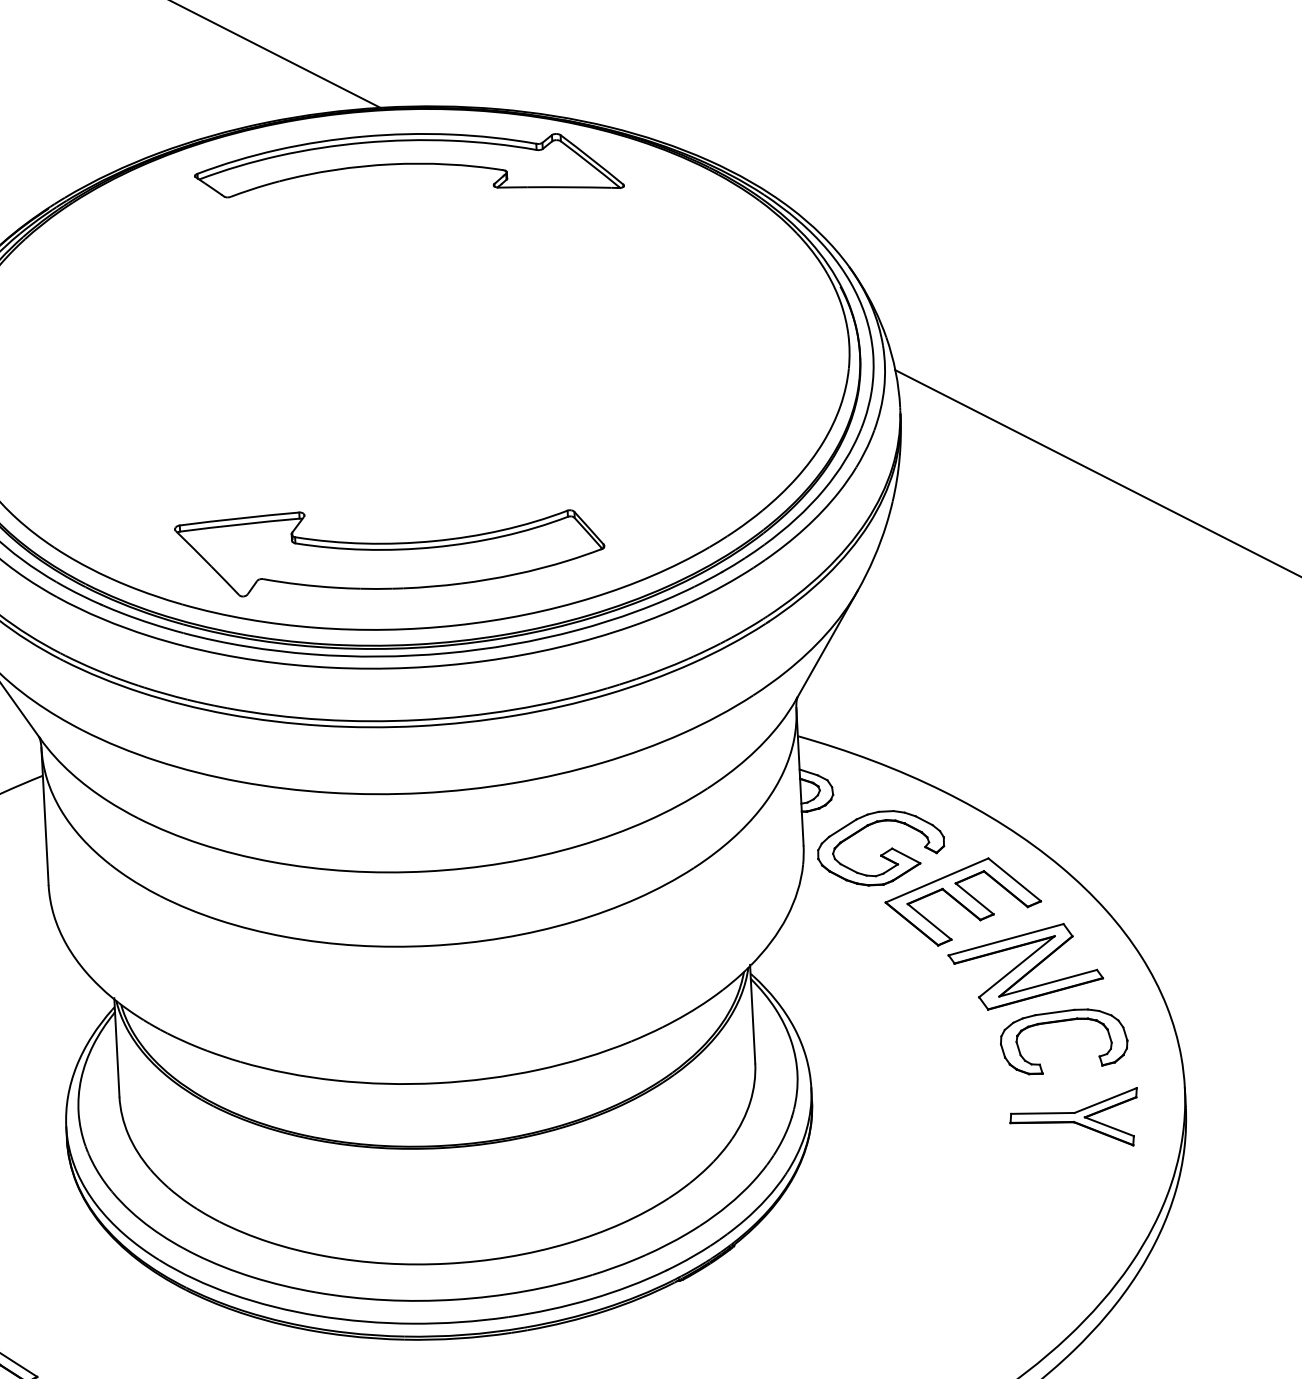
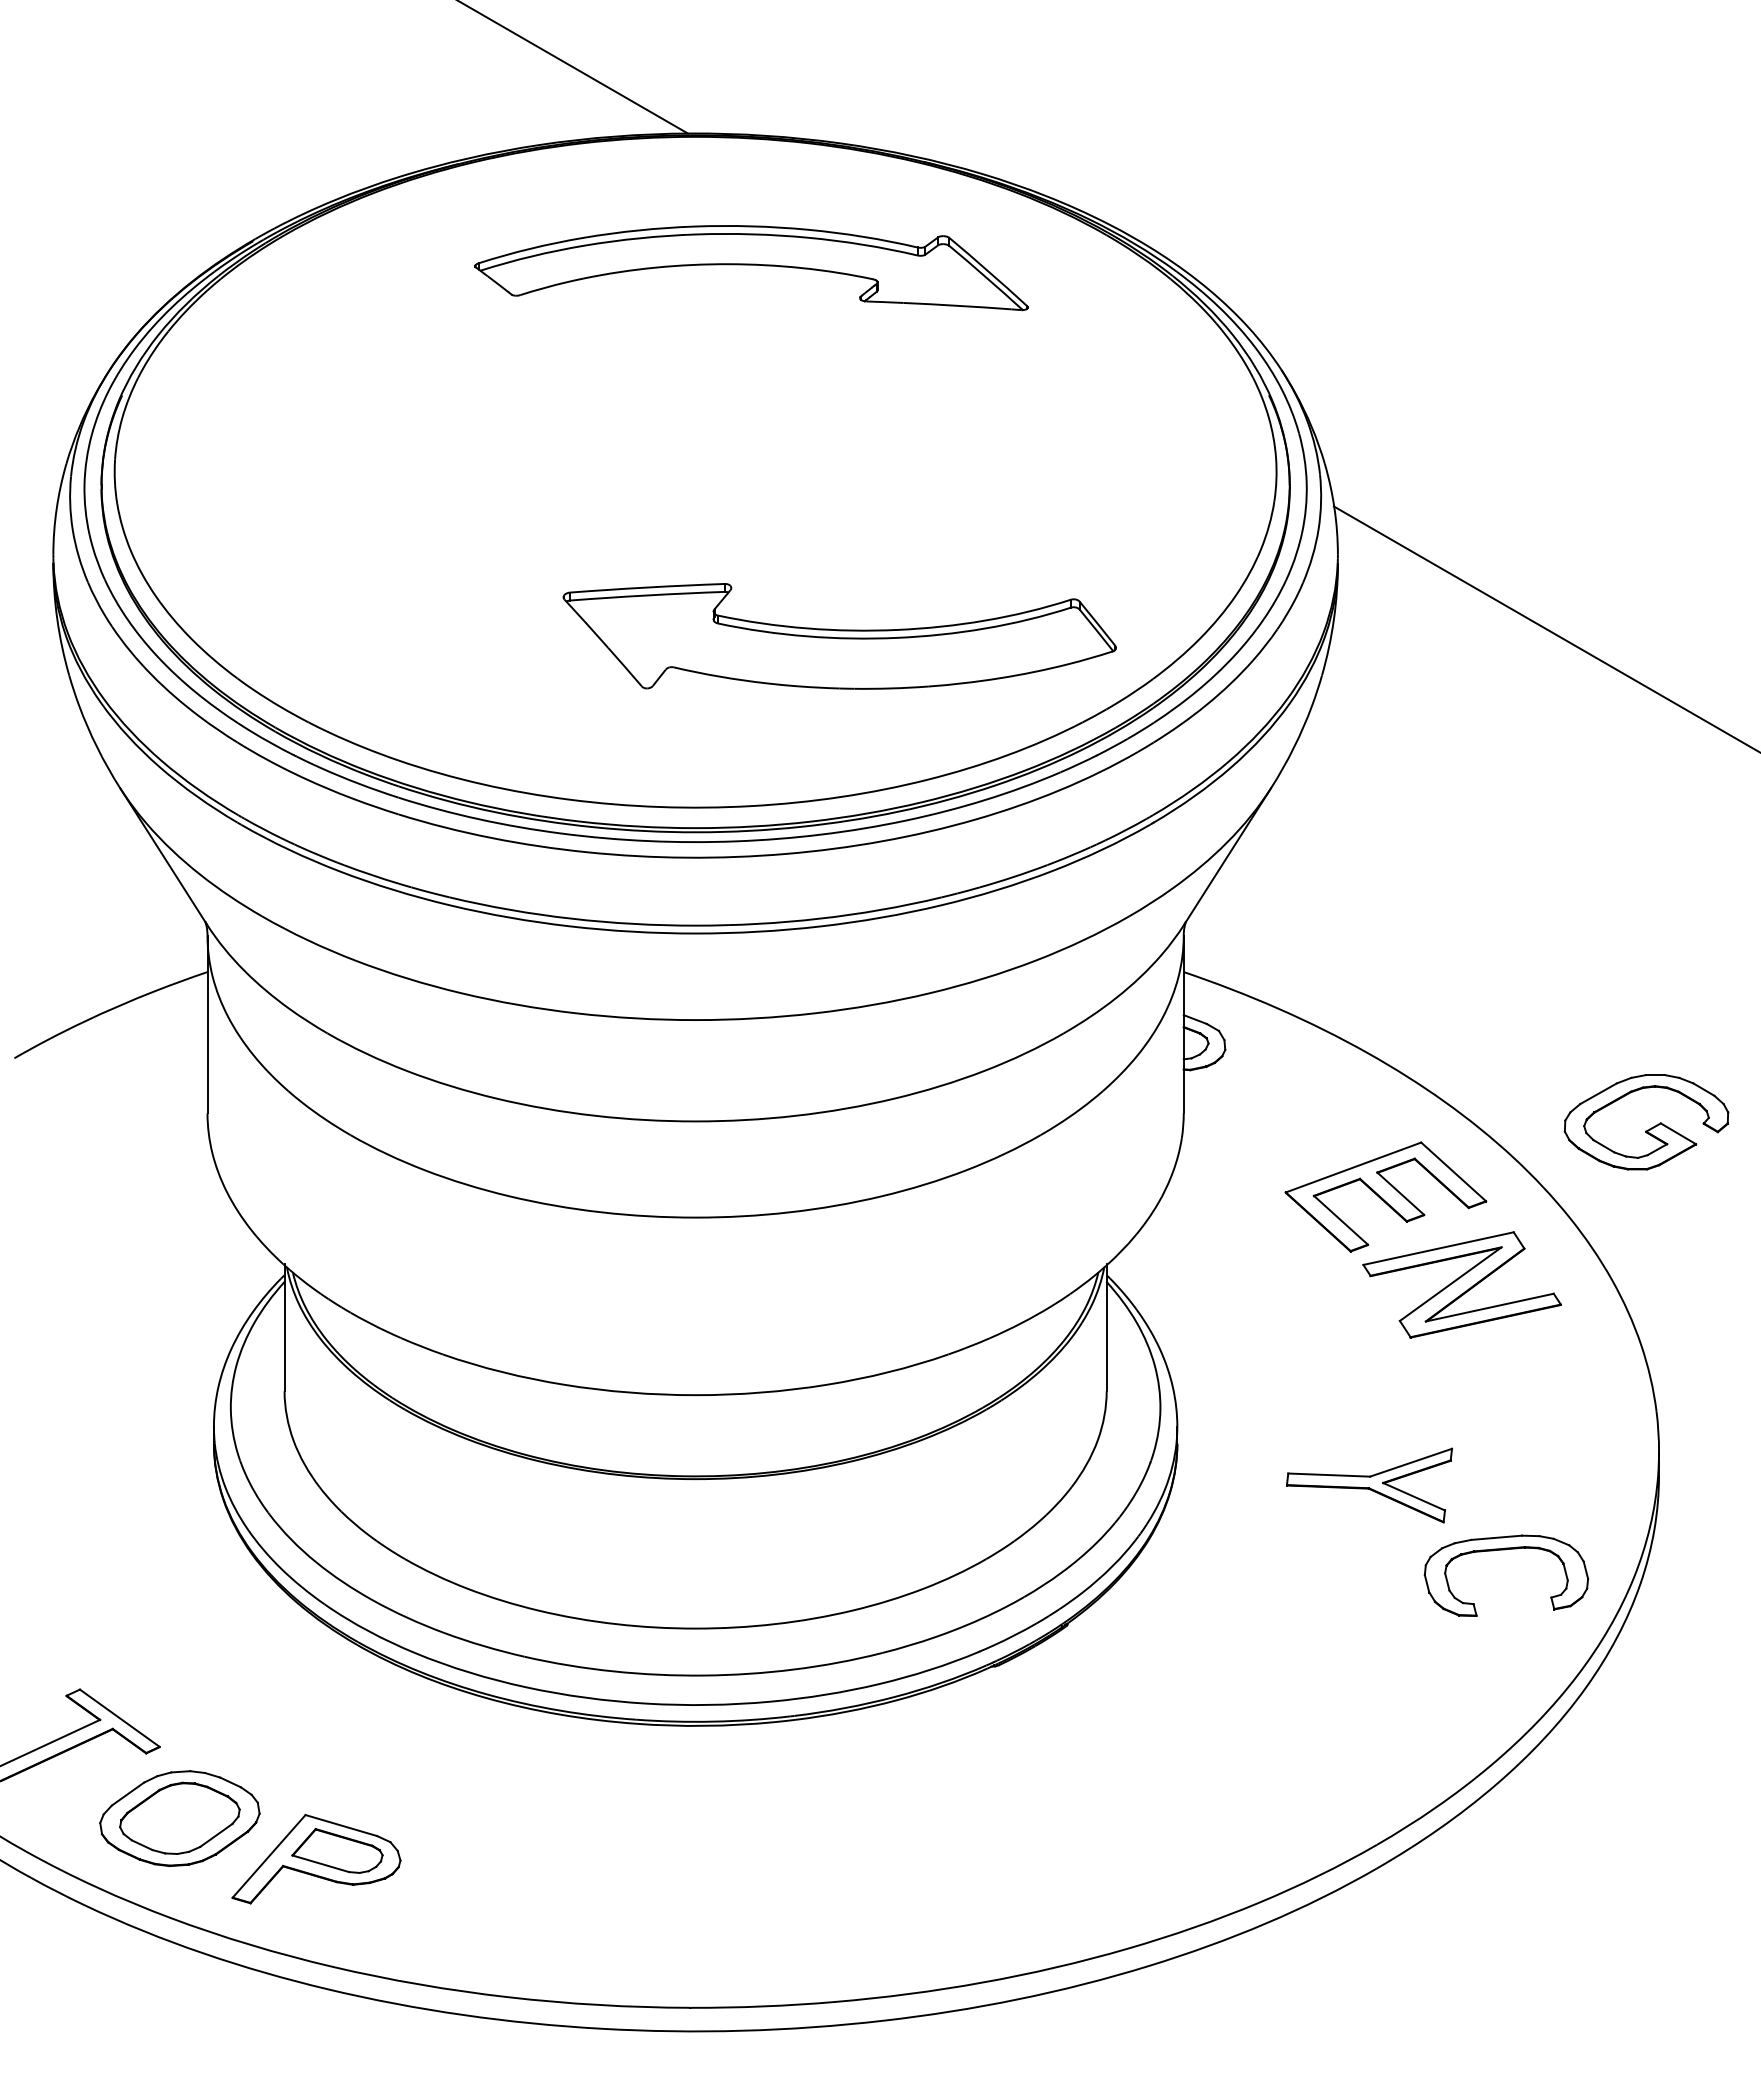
part: (408, 166) -> (751, 268), moved
part: (390, 548) -> (839, 636), moved
part: (883, 852) -> (1649, 1128), moved
part: (1062, 1021) -> (1505, 1550), moved
part: (1074, 1119) -> (1369, 1485), moved

